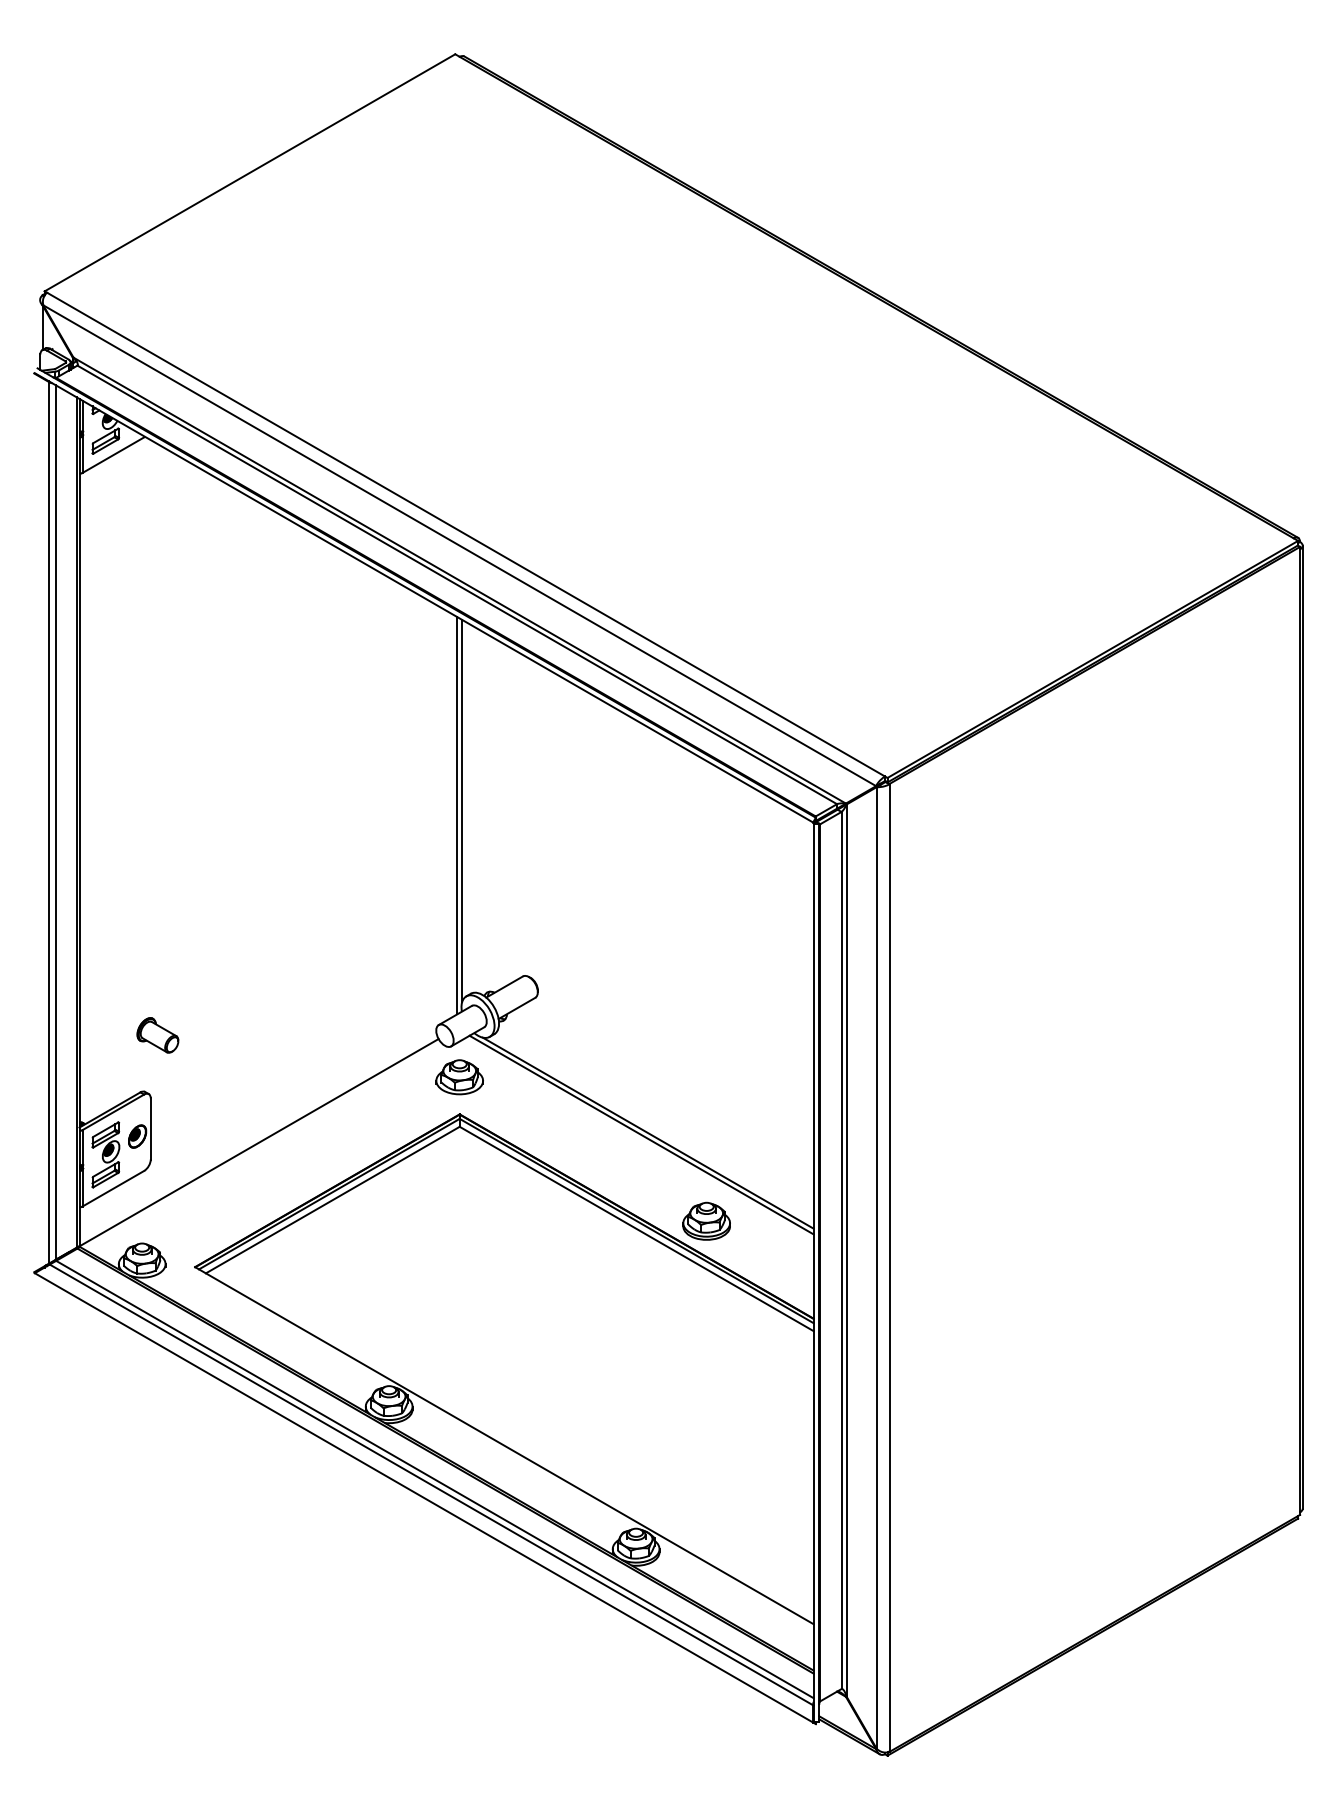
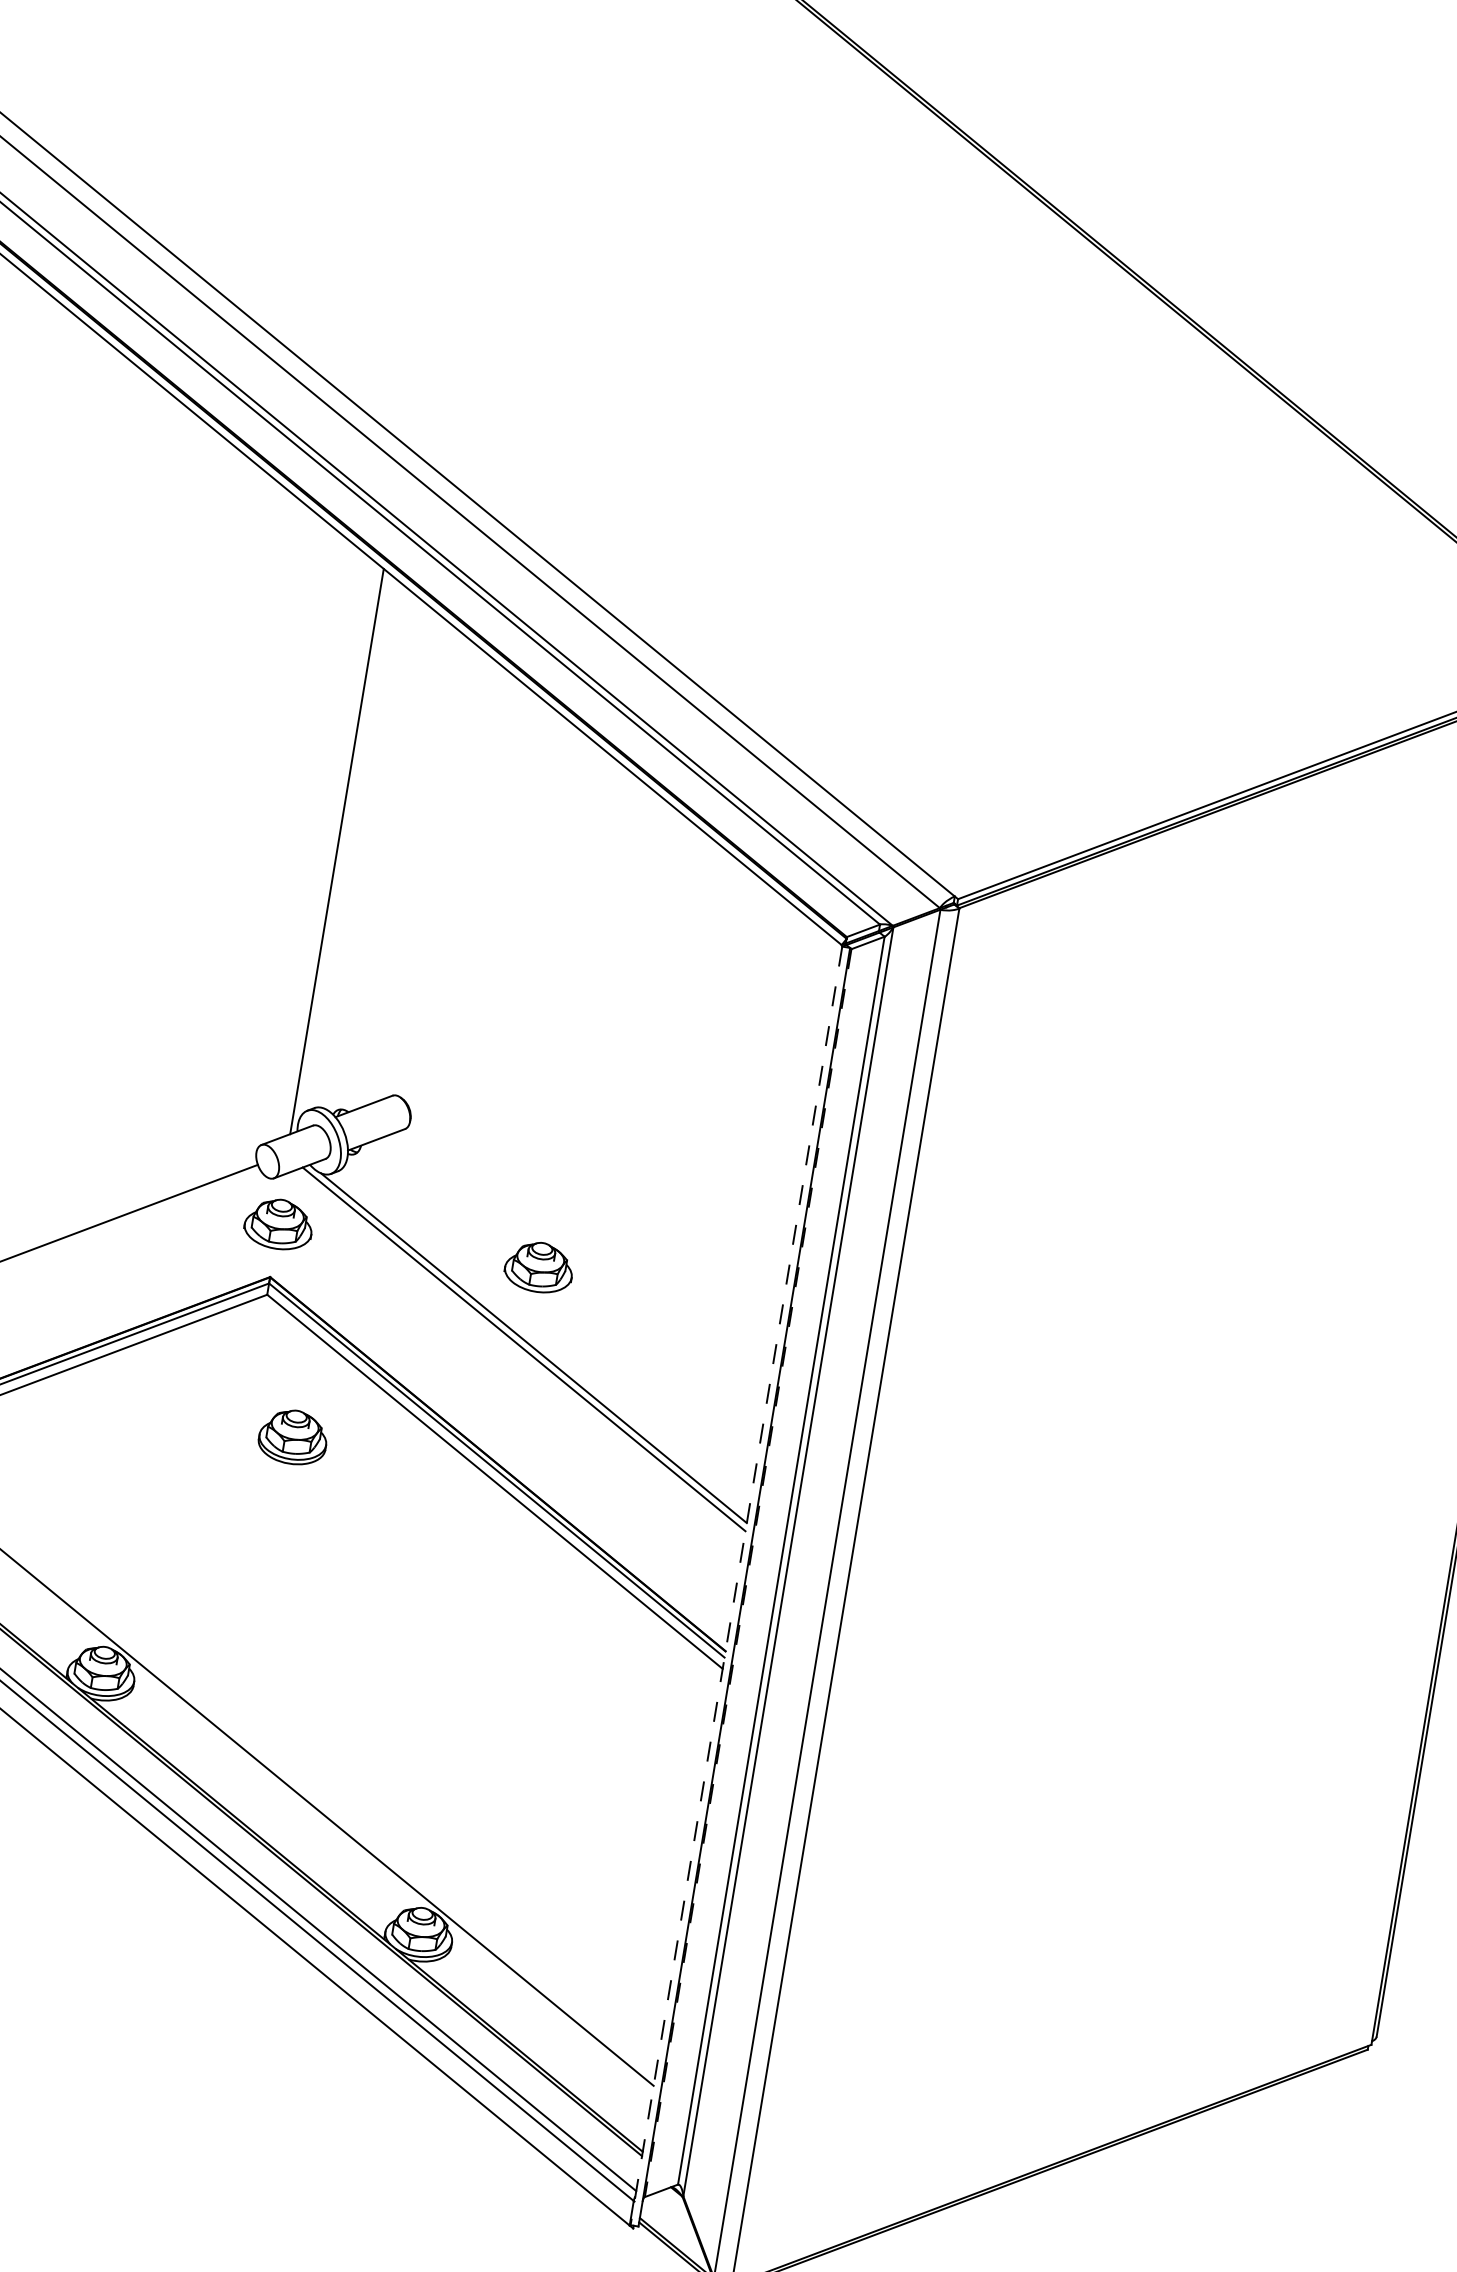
line: (462, 810) -> (345, 845), removed
part: (642, 1077) -> (538, 1267), added
part: (706, 1220) -> (293, 1435), moved
line: (820, 1262) -> (748, 1572), solid -> dashed
line: (813, 1273) -> (736, 1586), solid -> dashed

